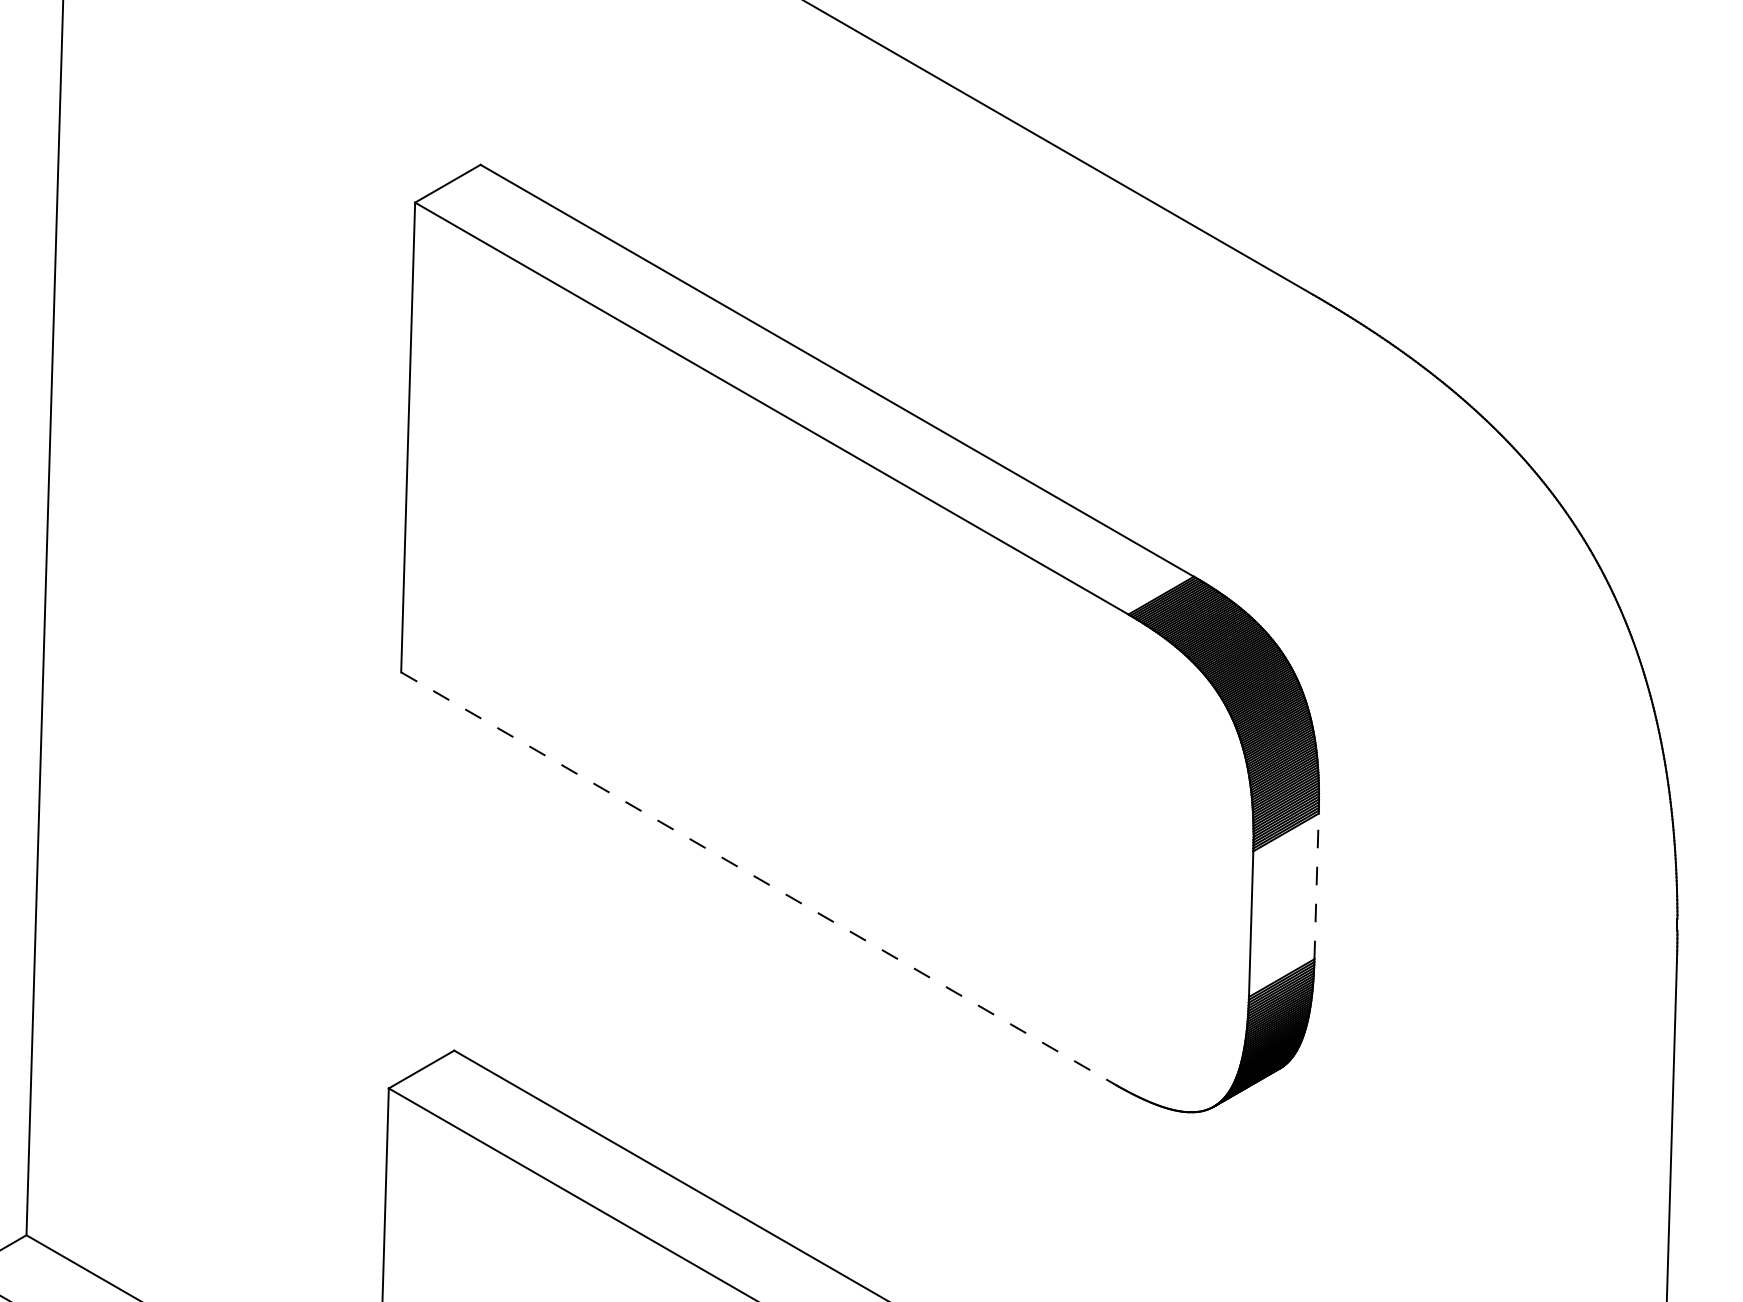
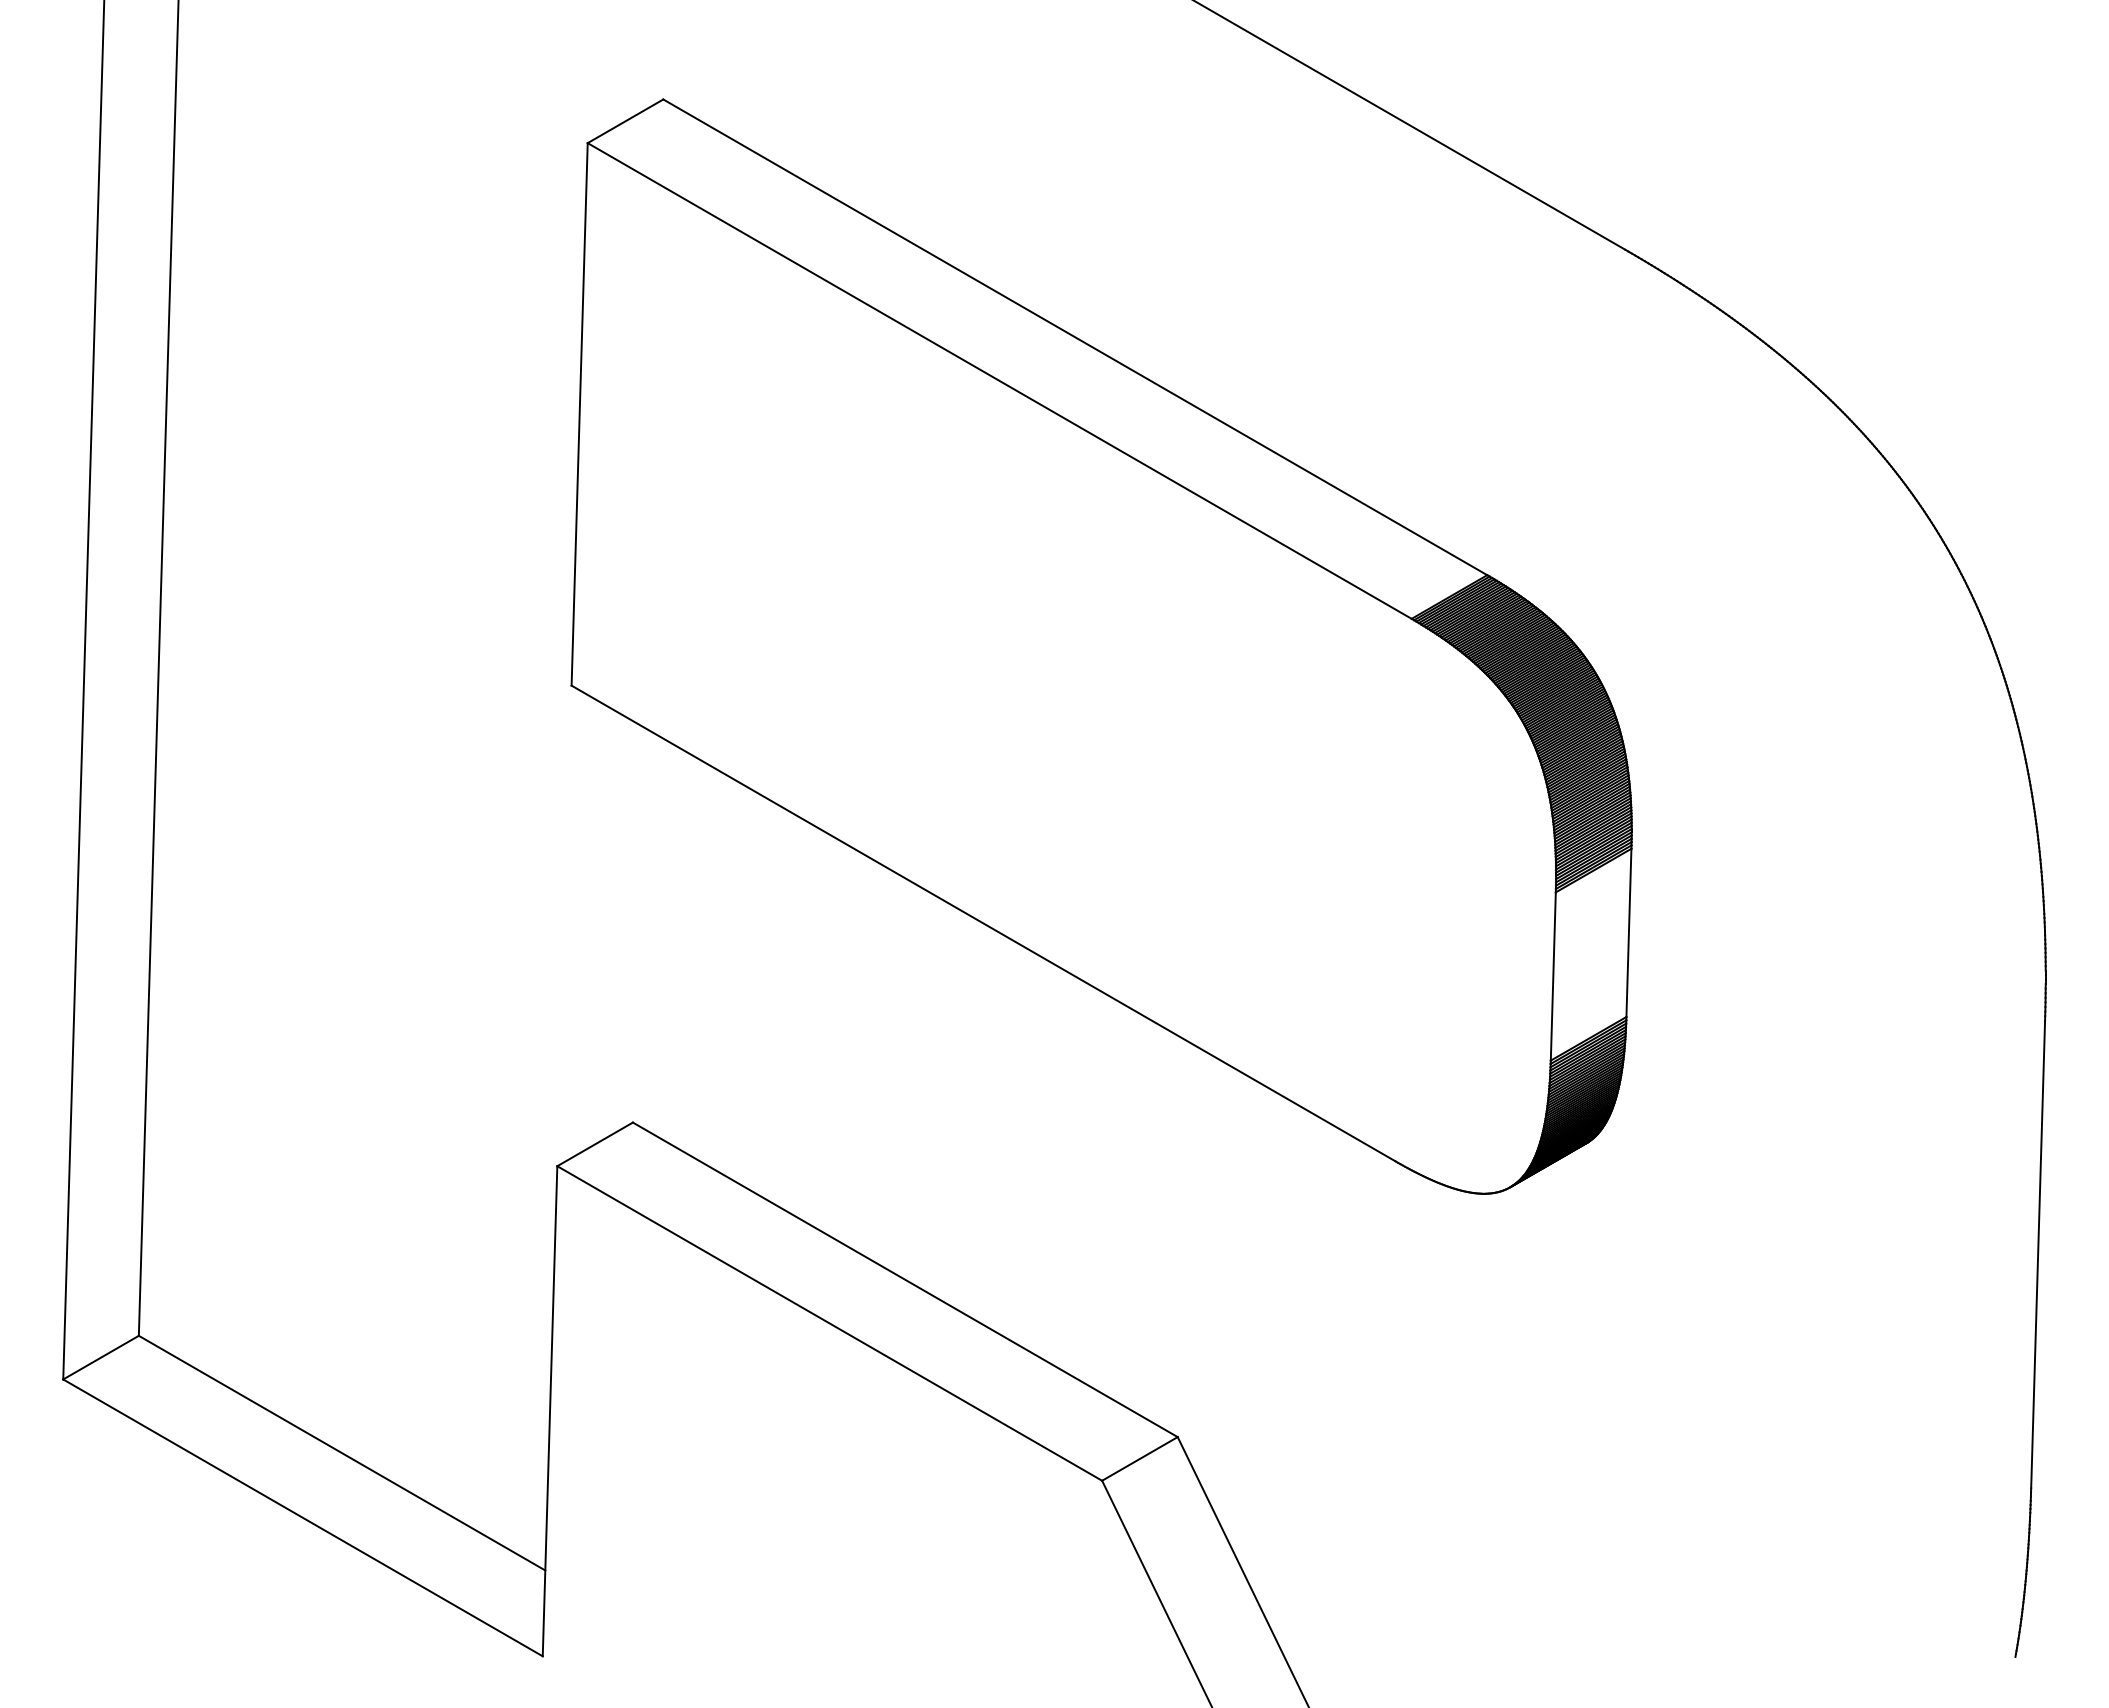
line: (757, 878) -> (983, 923), dashed -> solid
line: (1316, 886) -> (1628, 932), dashed -> solid

